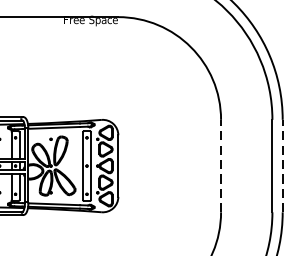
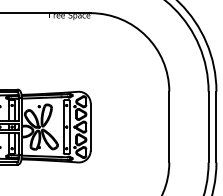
line: (221, 165) -> (169, 126), dashed -> solid
line: (282, 165) -> (216, 126), dashed -> solid

